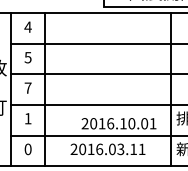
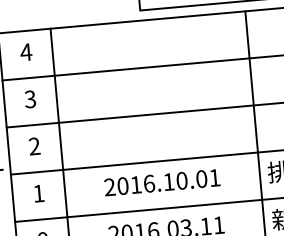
text: (28, 57) -> (30, 99), 5 -> 3
text: (27, 87) -> (33, 145), 7 -> 2
text: (118, 123) -> (161, 182), moved

